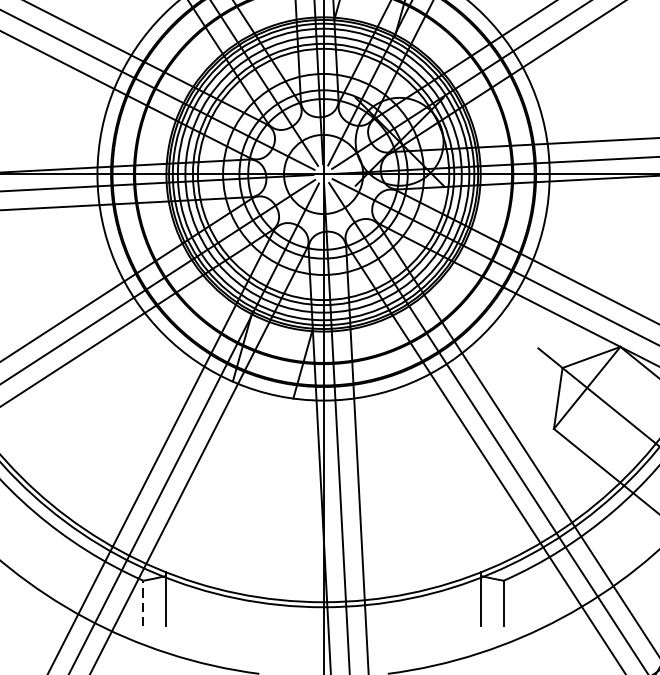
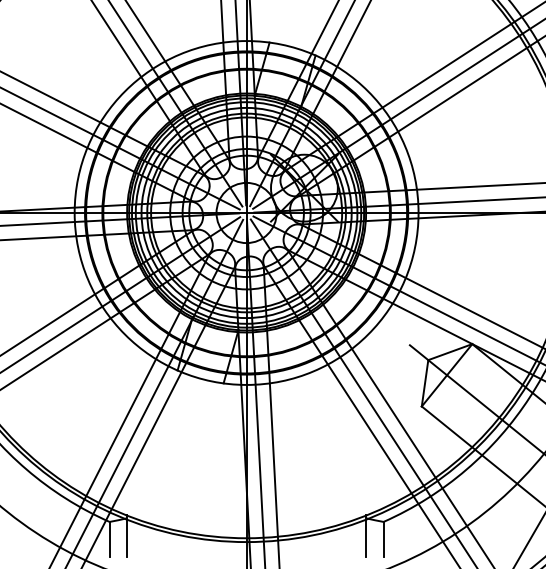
line: (143, 602) -> (109, 538), dashed -> solid

